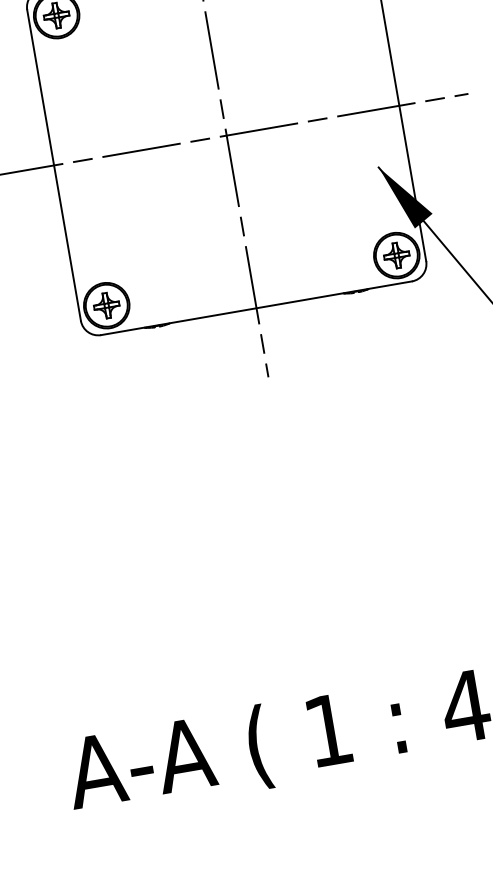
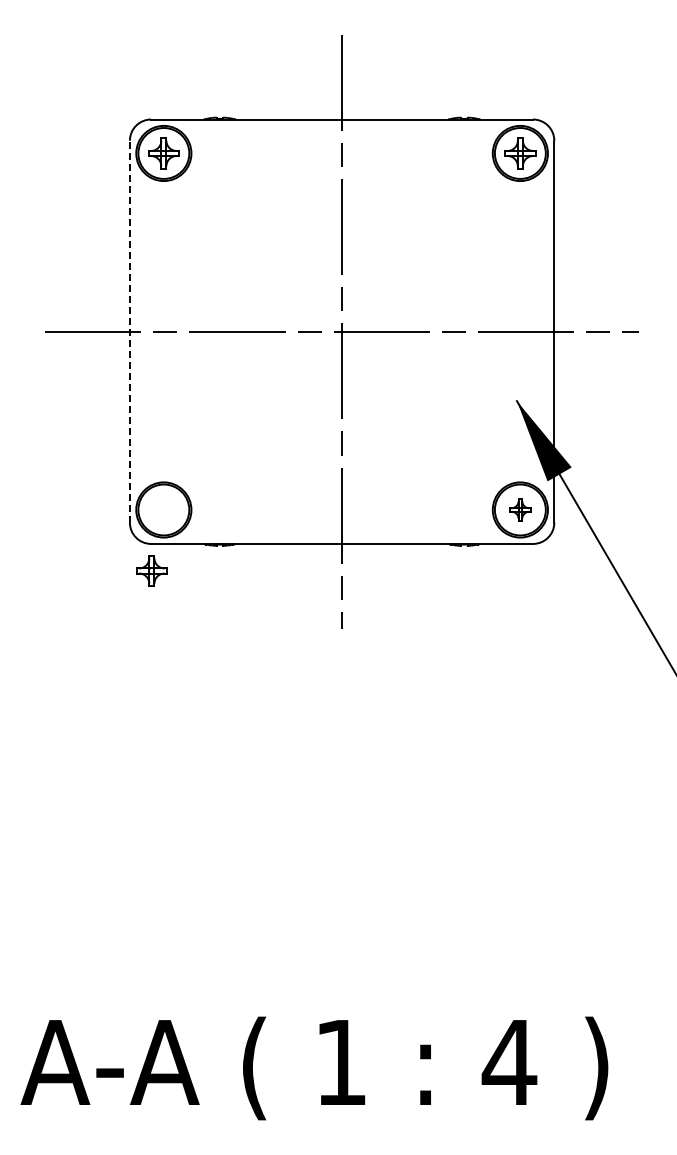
line: (53, 165) -> (129, 331), solid -> dashed
part: (396, 255) -> (520, 509), size x0.7
part: (106, 305) -> (151, 570), moved

